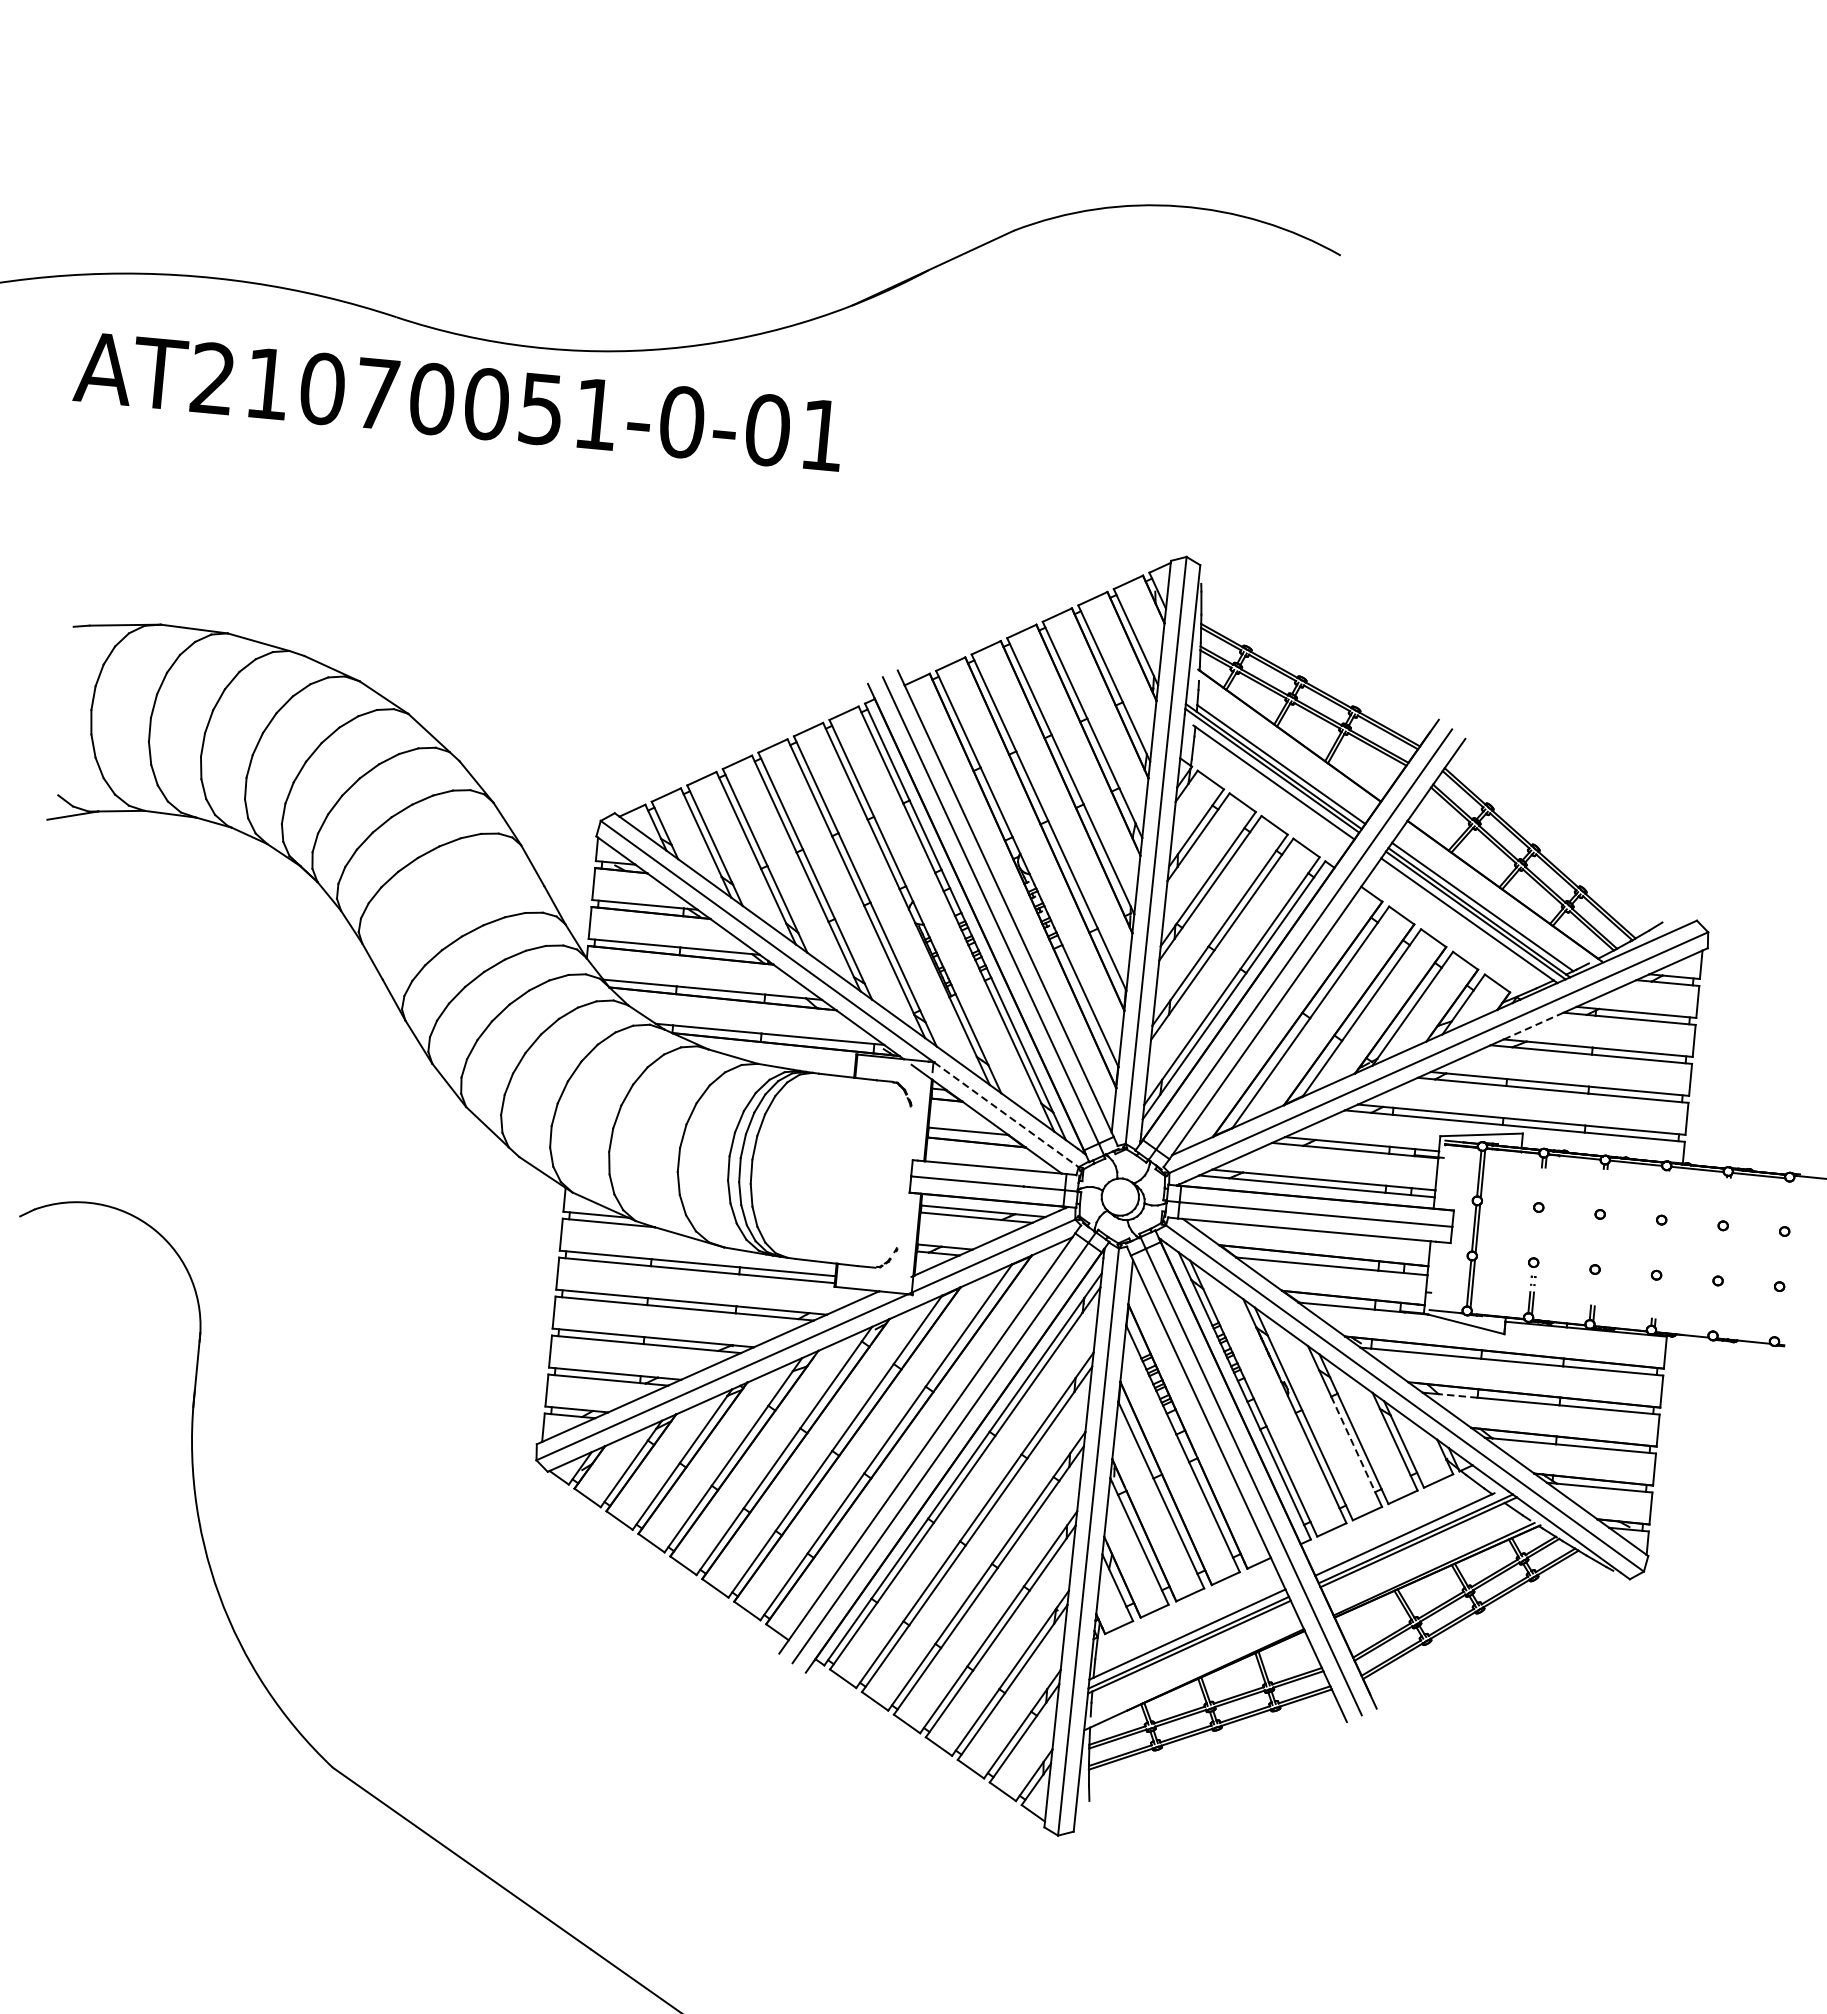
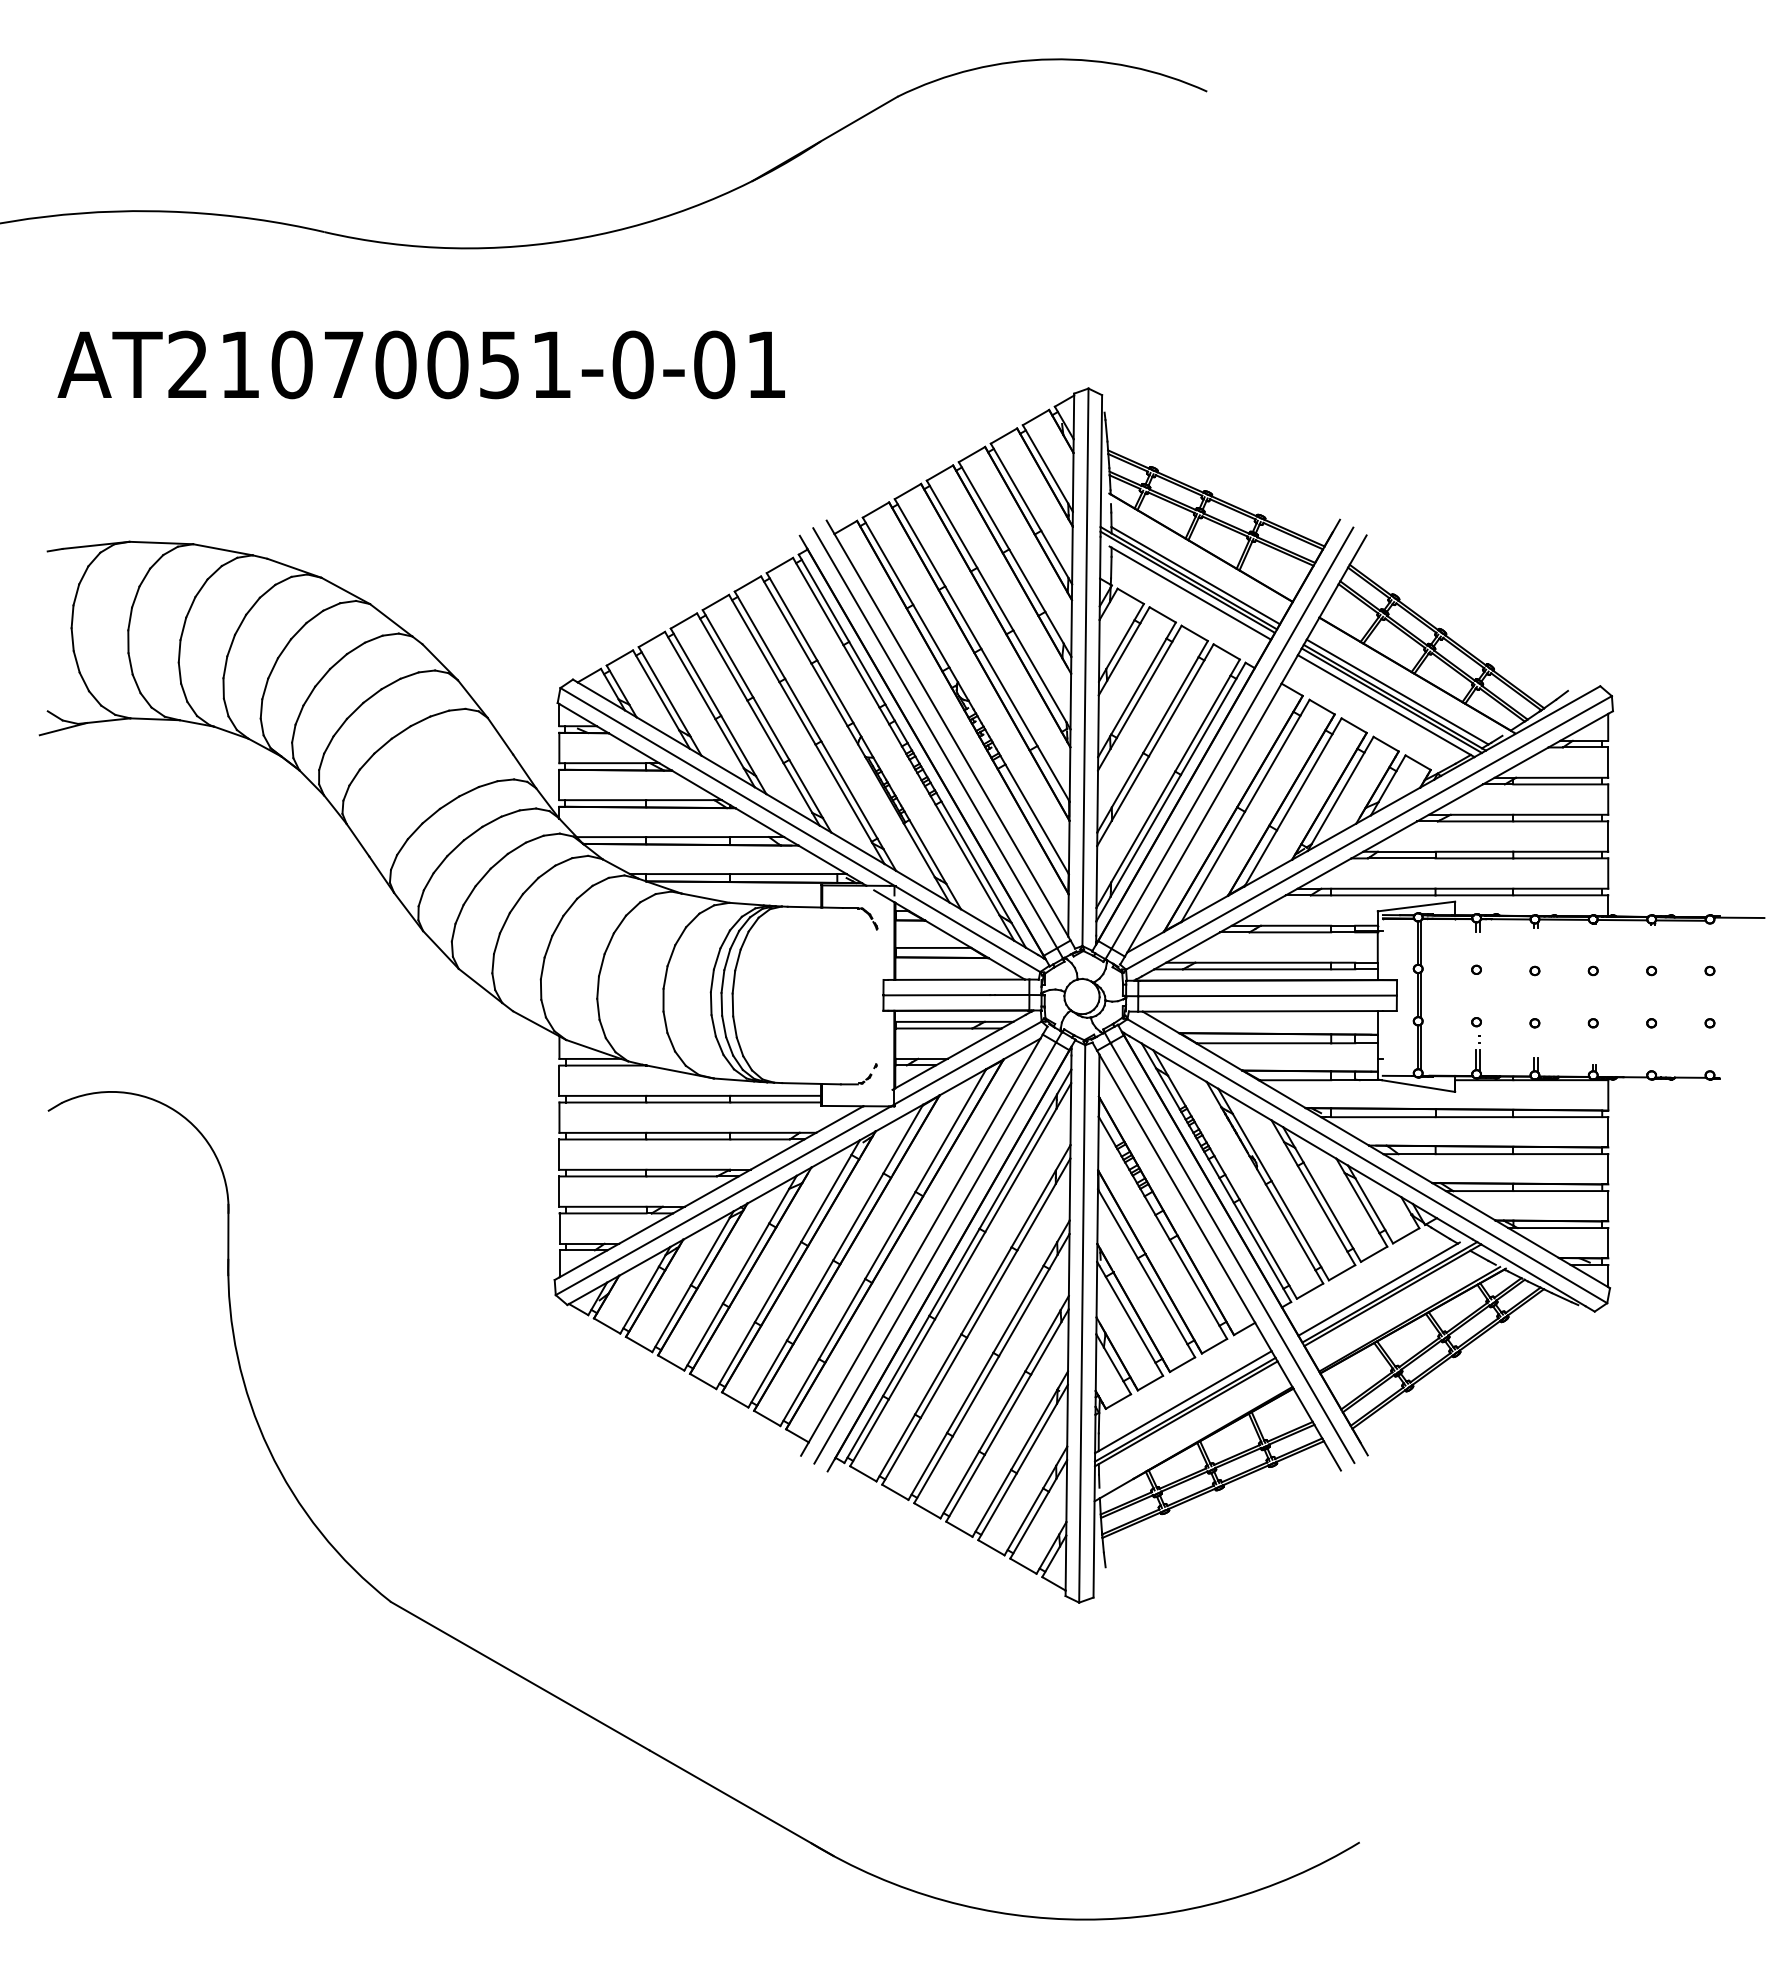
text: (457, 401) -> (420, 364), moved
line: (1533, 1025) -> (1455, 799), dashed -> solid
line: (1007, 1115) -> (968, 929), dashed -> solid
line: (1458, 1396) -> (1417, 1154), dashed -> solid
line: (1353, 1443) -> (1322, 1208), dashed -> solid

